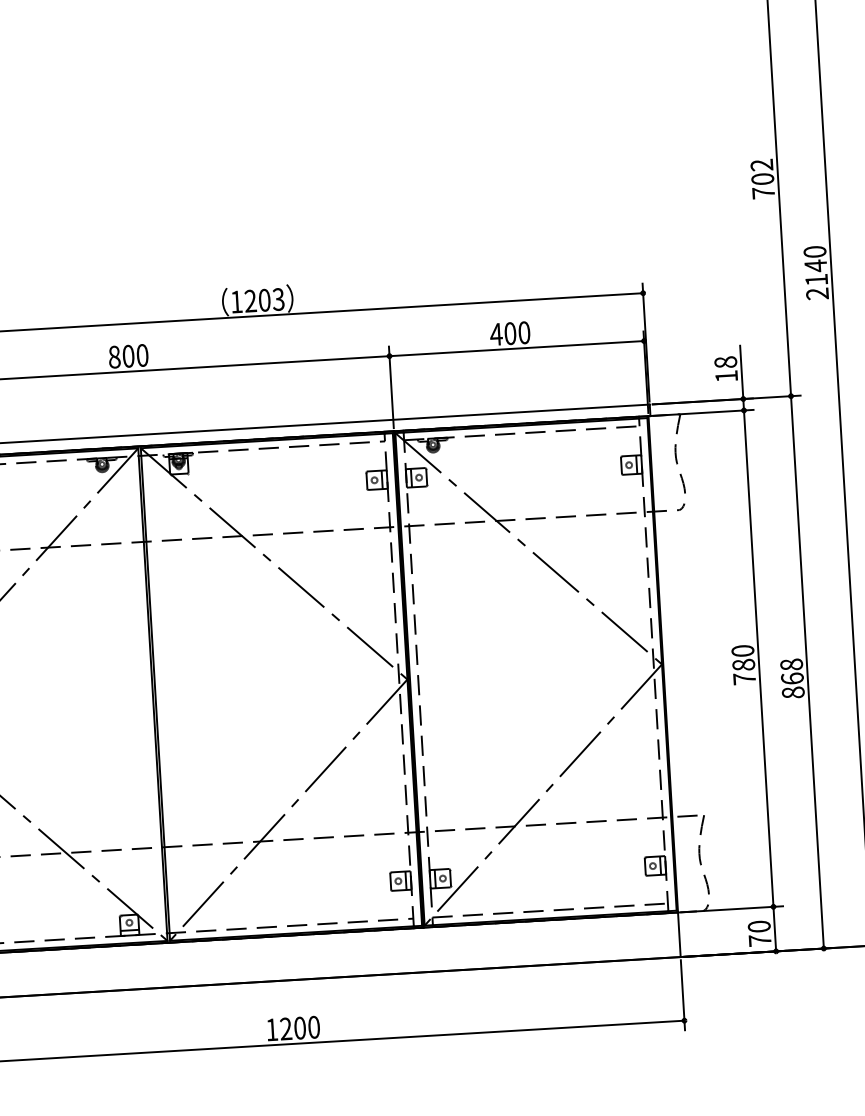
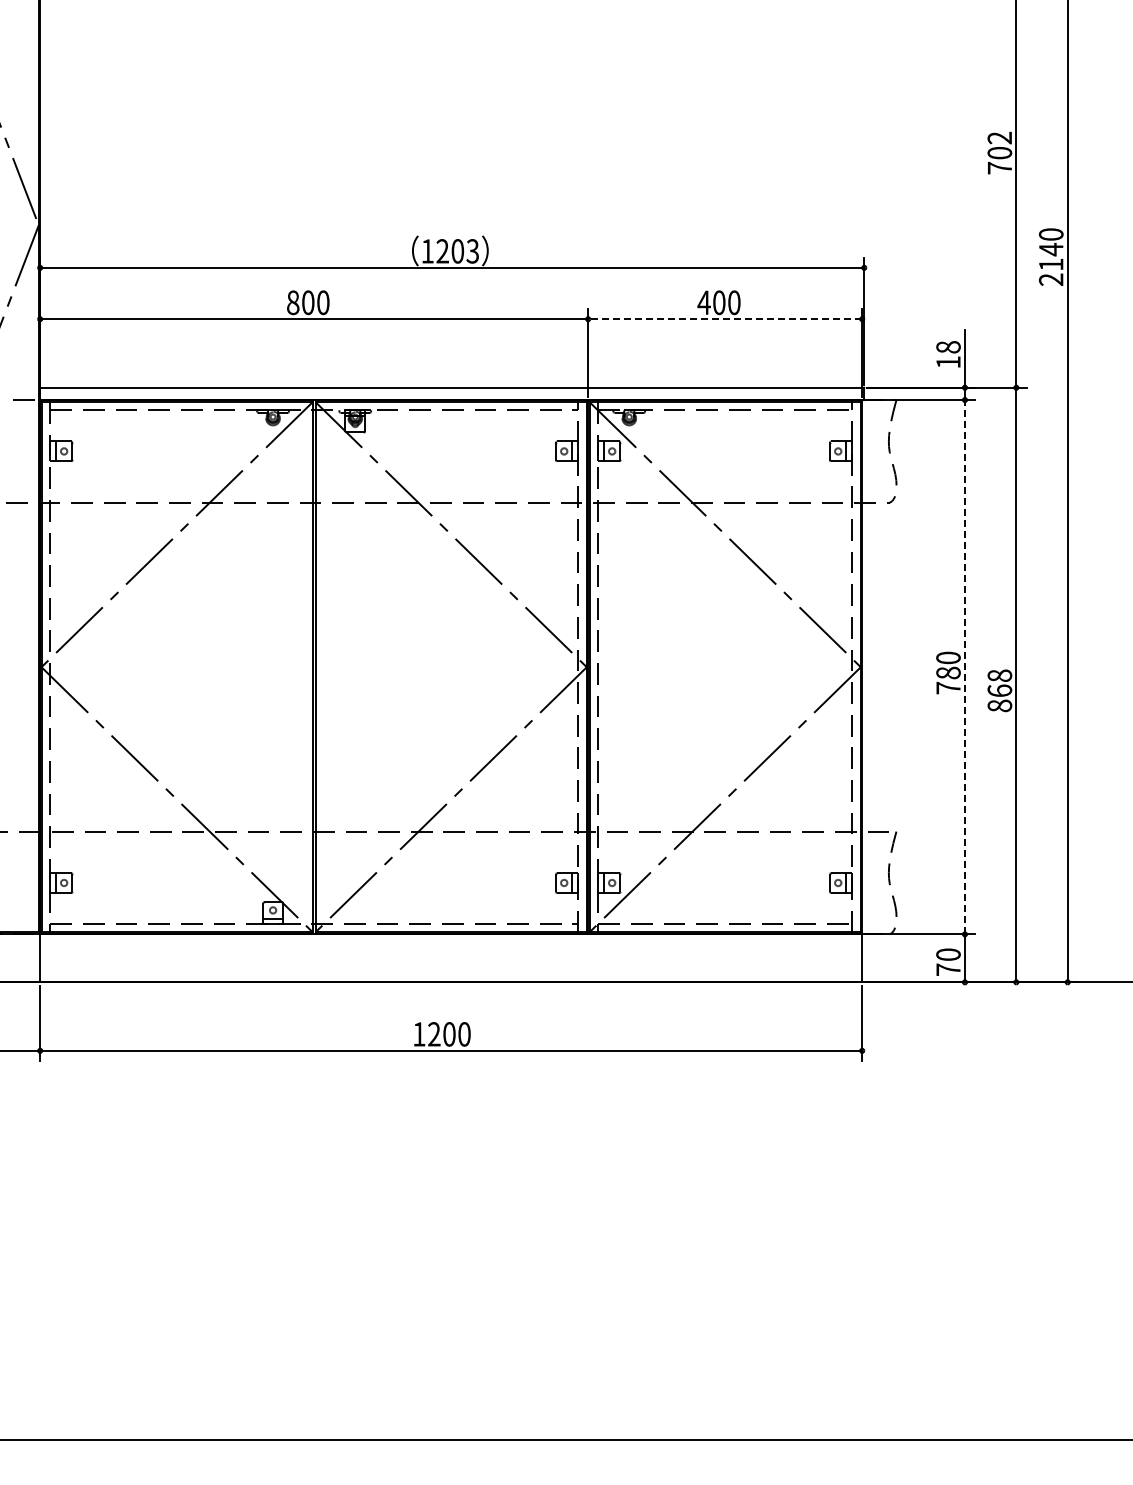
line: (516, 348) -> (724, 319), solid -> dashed
line: (758, 658) -> (964, 666), solid -> dashed

